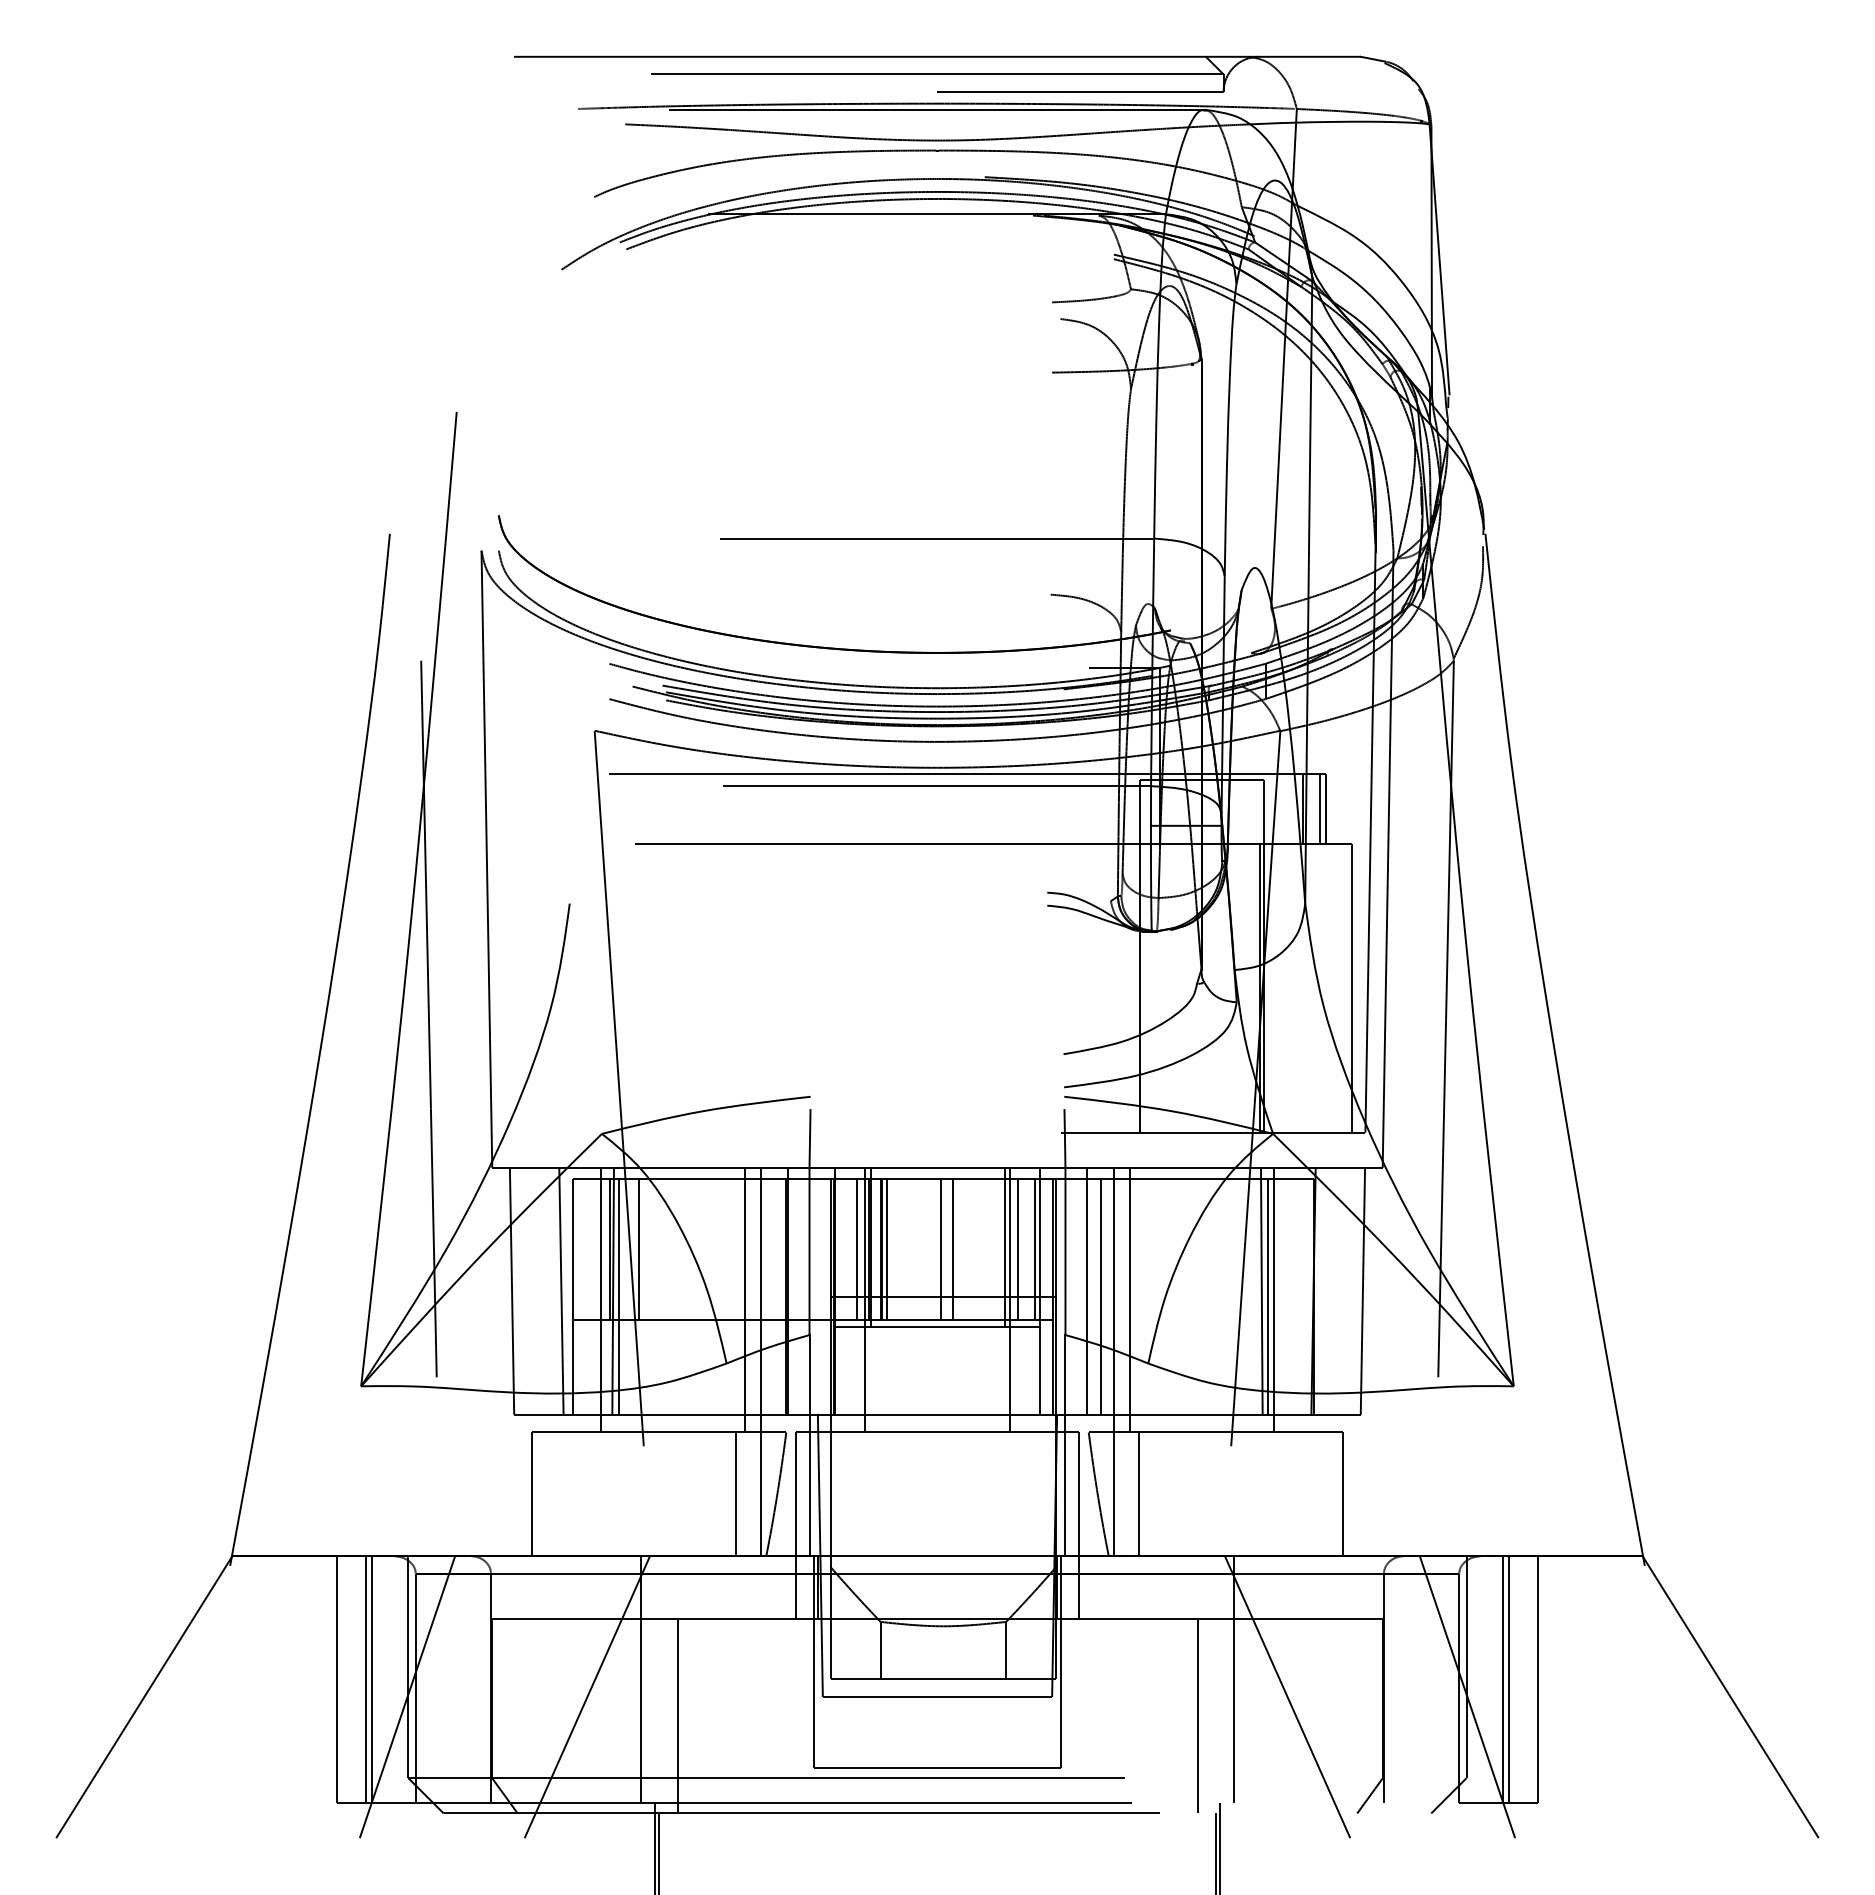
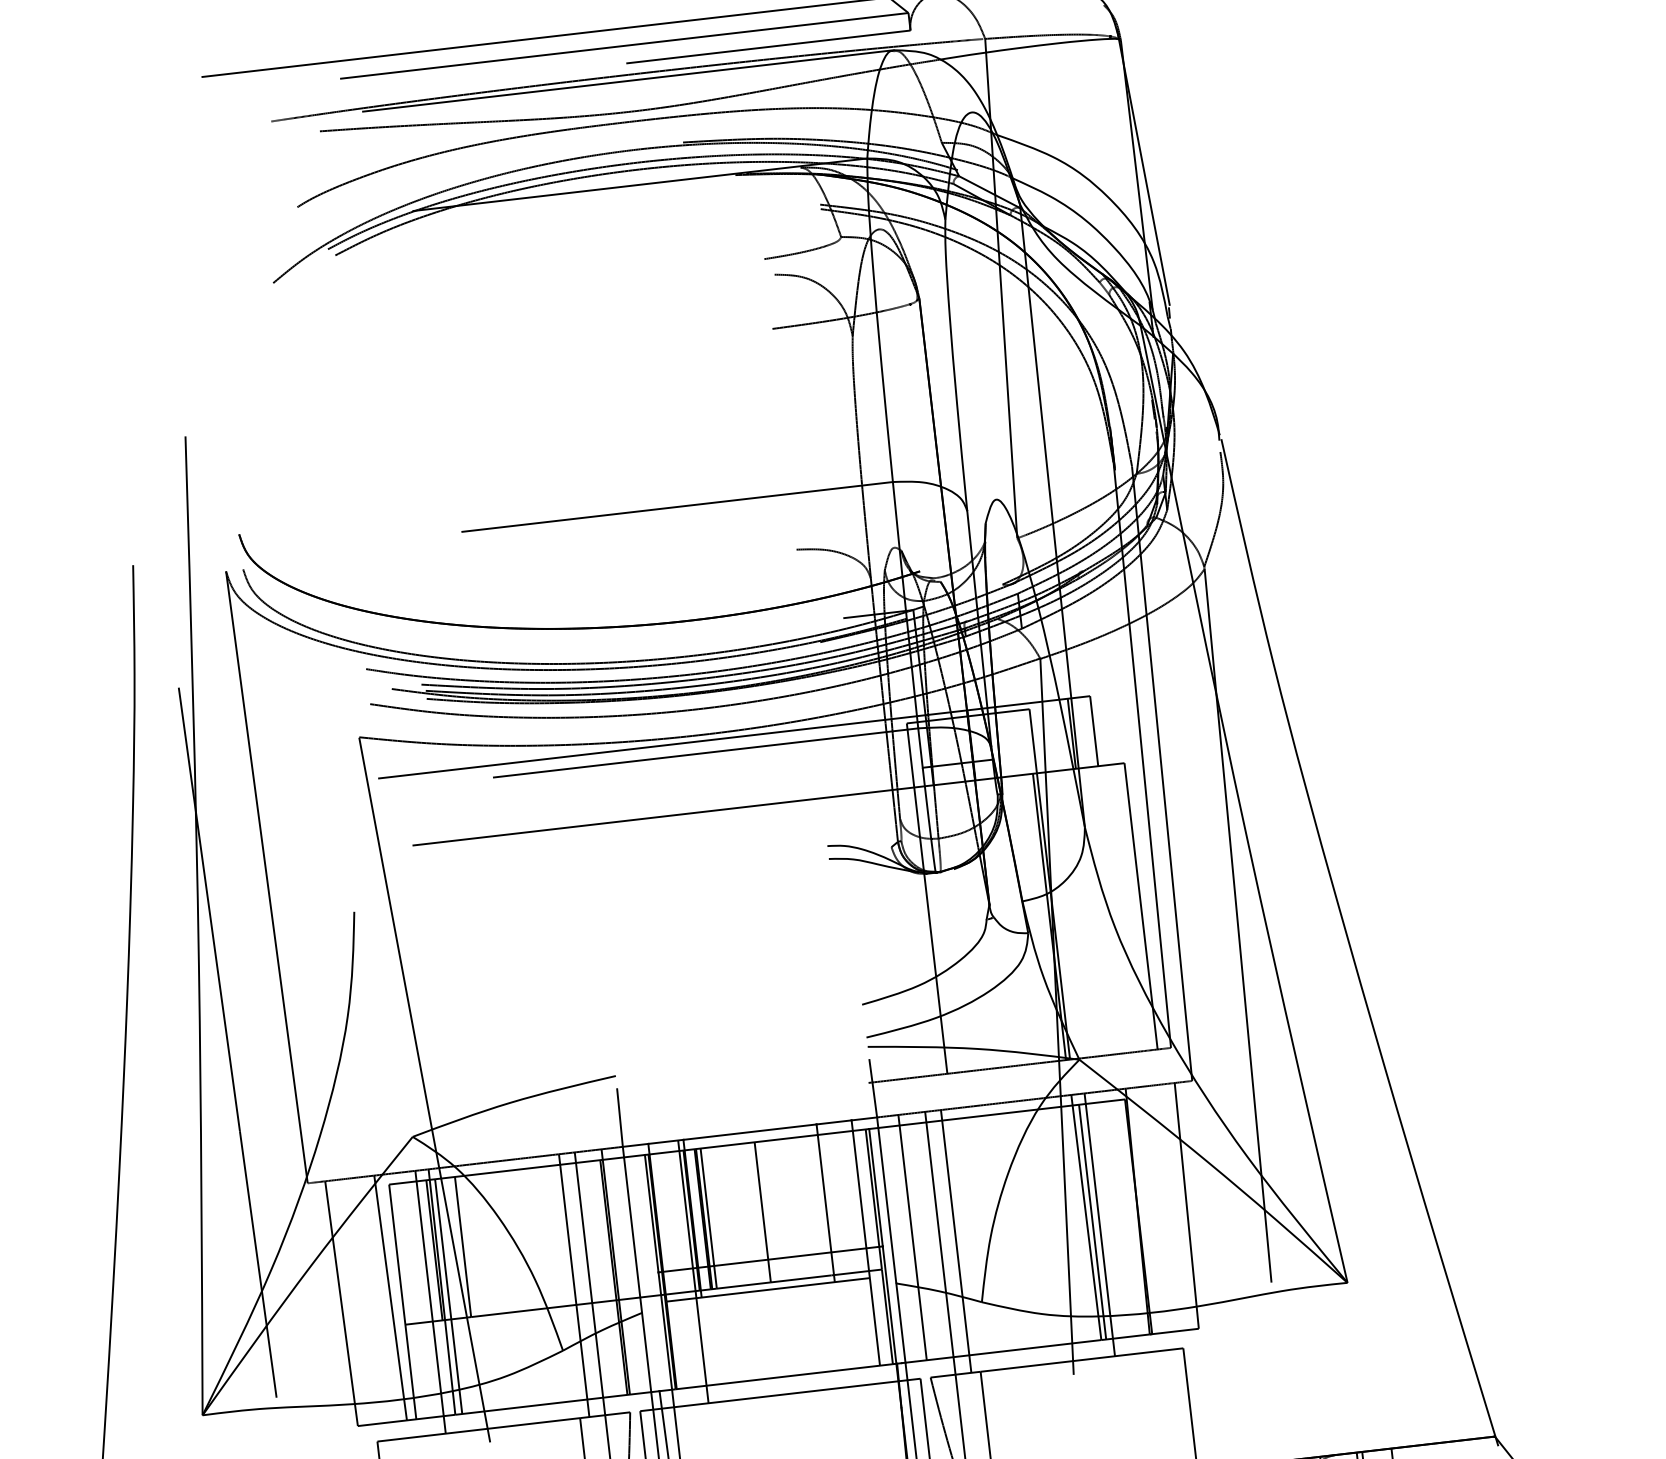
line: (1320, 808) -> (1089, 731), removed
line: (857, 1248) -> (679, 1221), removed
line: (952, 1248) -> (774, 1210), removed
line: (1017, 1248) -> (838, 1202), removed
line: (1035, 1248) -> (856, 1200), removed
line: (1101, 1296) -> (927, 1241), removed
line: (1009, 1299) -> (836, 1254), removed

